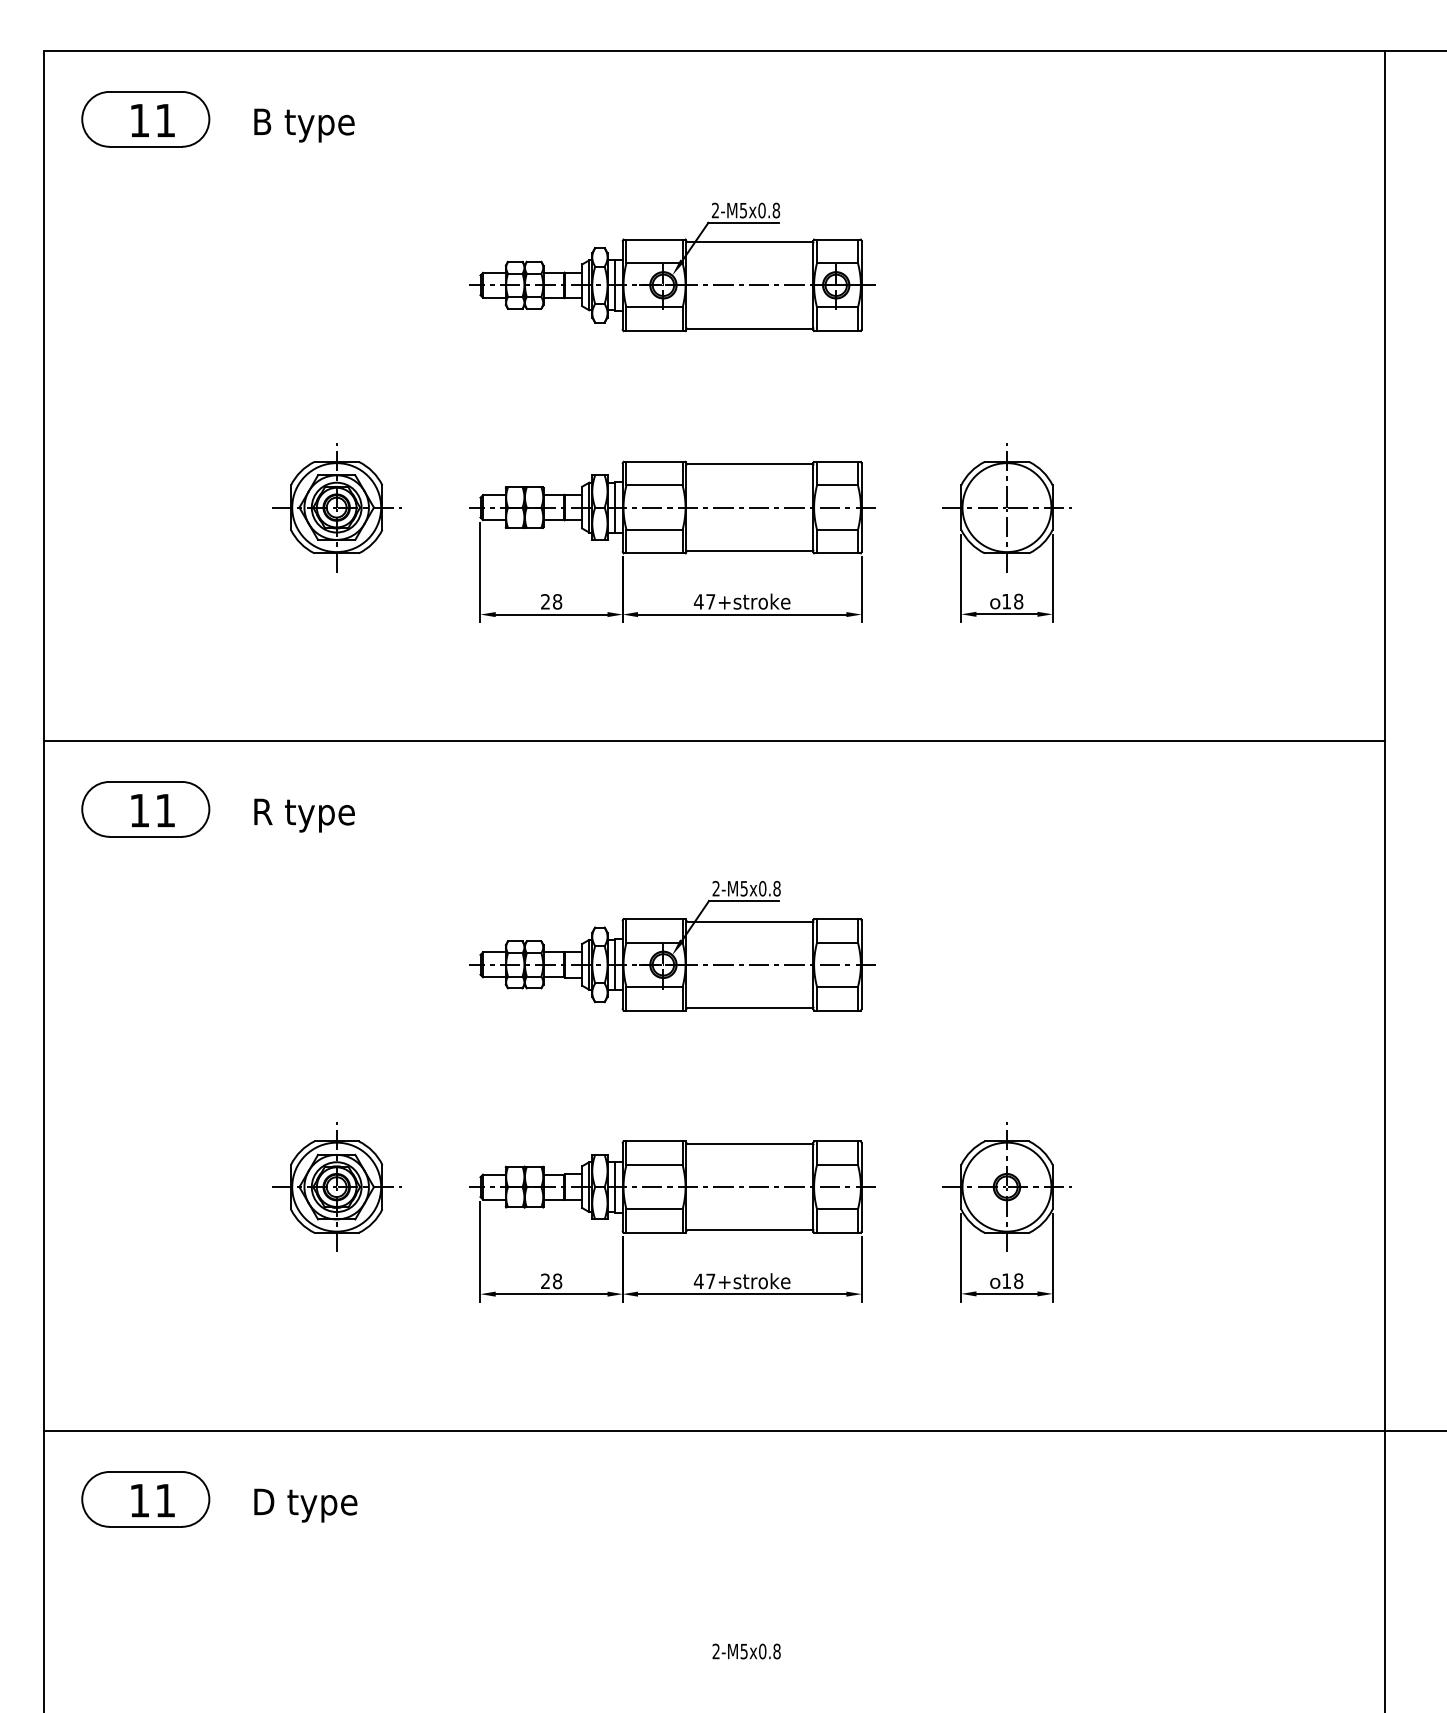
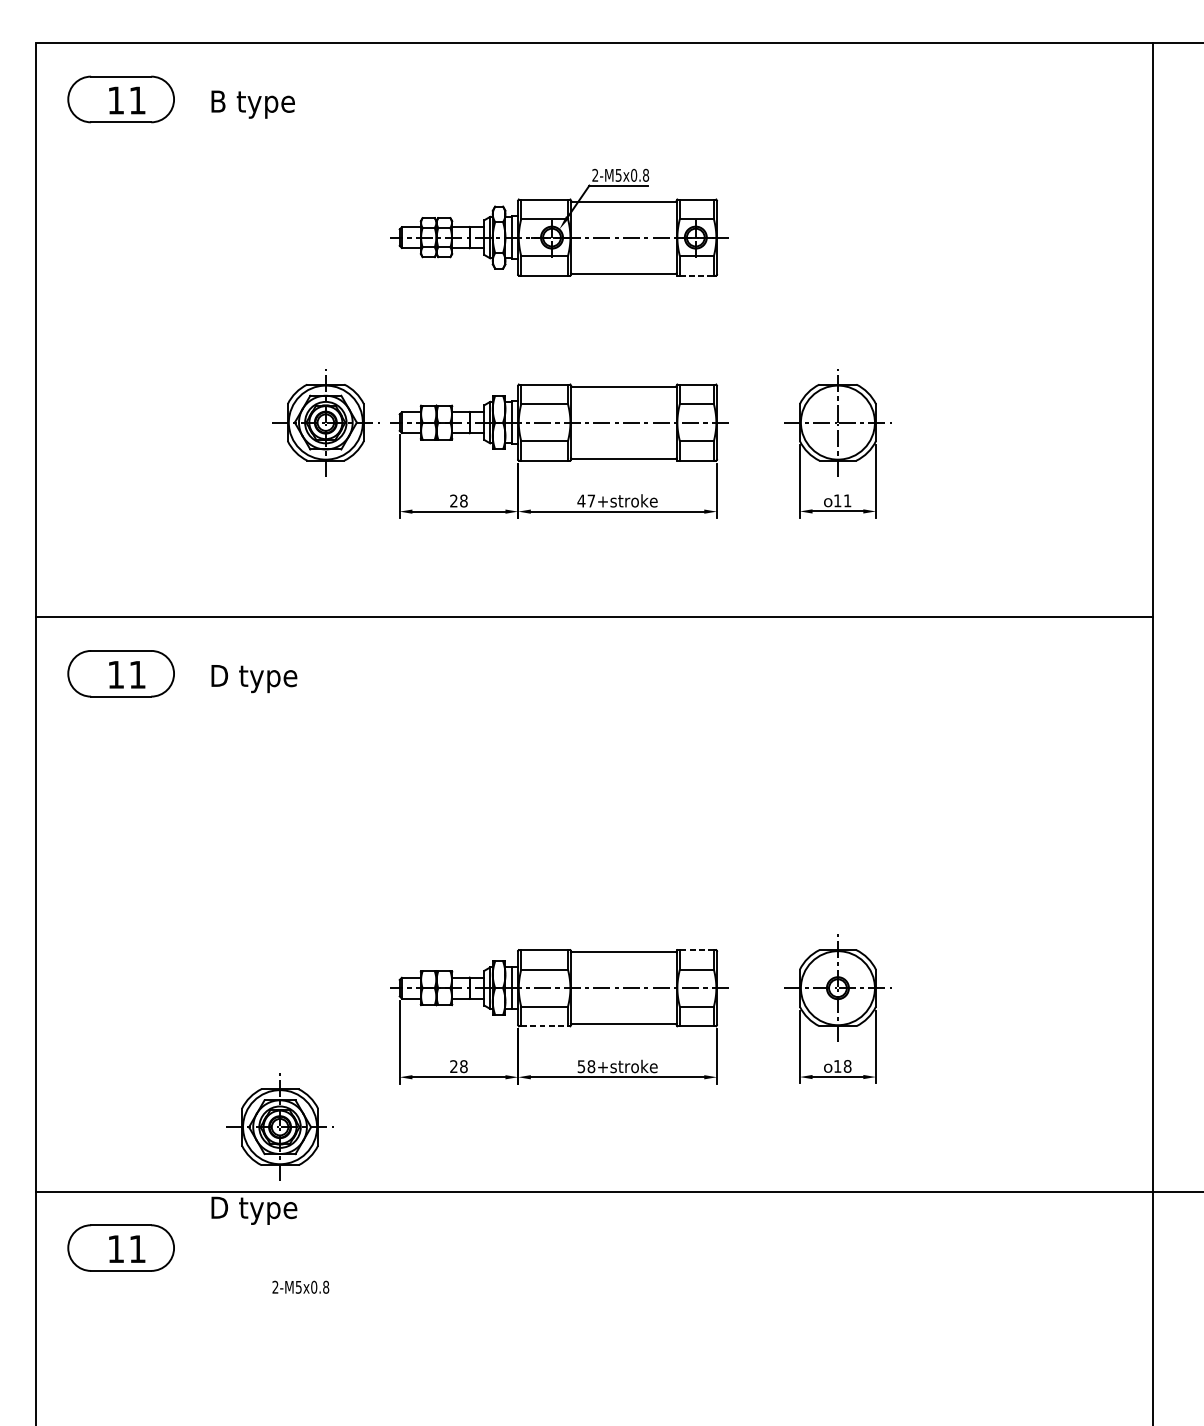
line: (838, 331) -> (697, 276), solid -> dashed
part: (336, 507) -> (325, 422), moved
text: (1018, 601) -> (847, 500), 18 -> 11
text: (307, 815) -> (255, 678), R type -> D type
part: (672, 946) -> (559, 787), removed
line: (837, 1141) -> (696, 950), solid -> dashed
part: (336, 1186) -> (279, 1126), moved
line: (655, 1232) -> (545, 1025), solid -> dashed
text: (704, 1281) -> (586, 1066), 47+stroke -> 58+stroke
text: (305, 1505) -> (254, 1210), moved
text: (746, 1651) -> (300, 1287), moved

